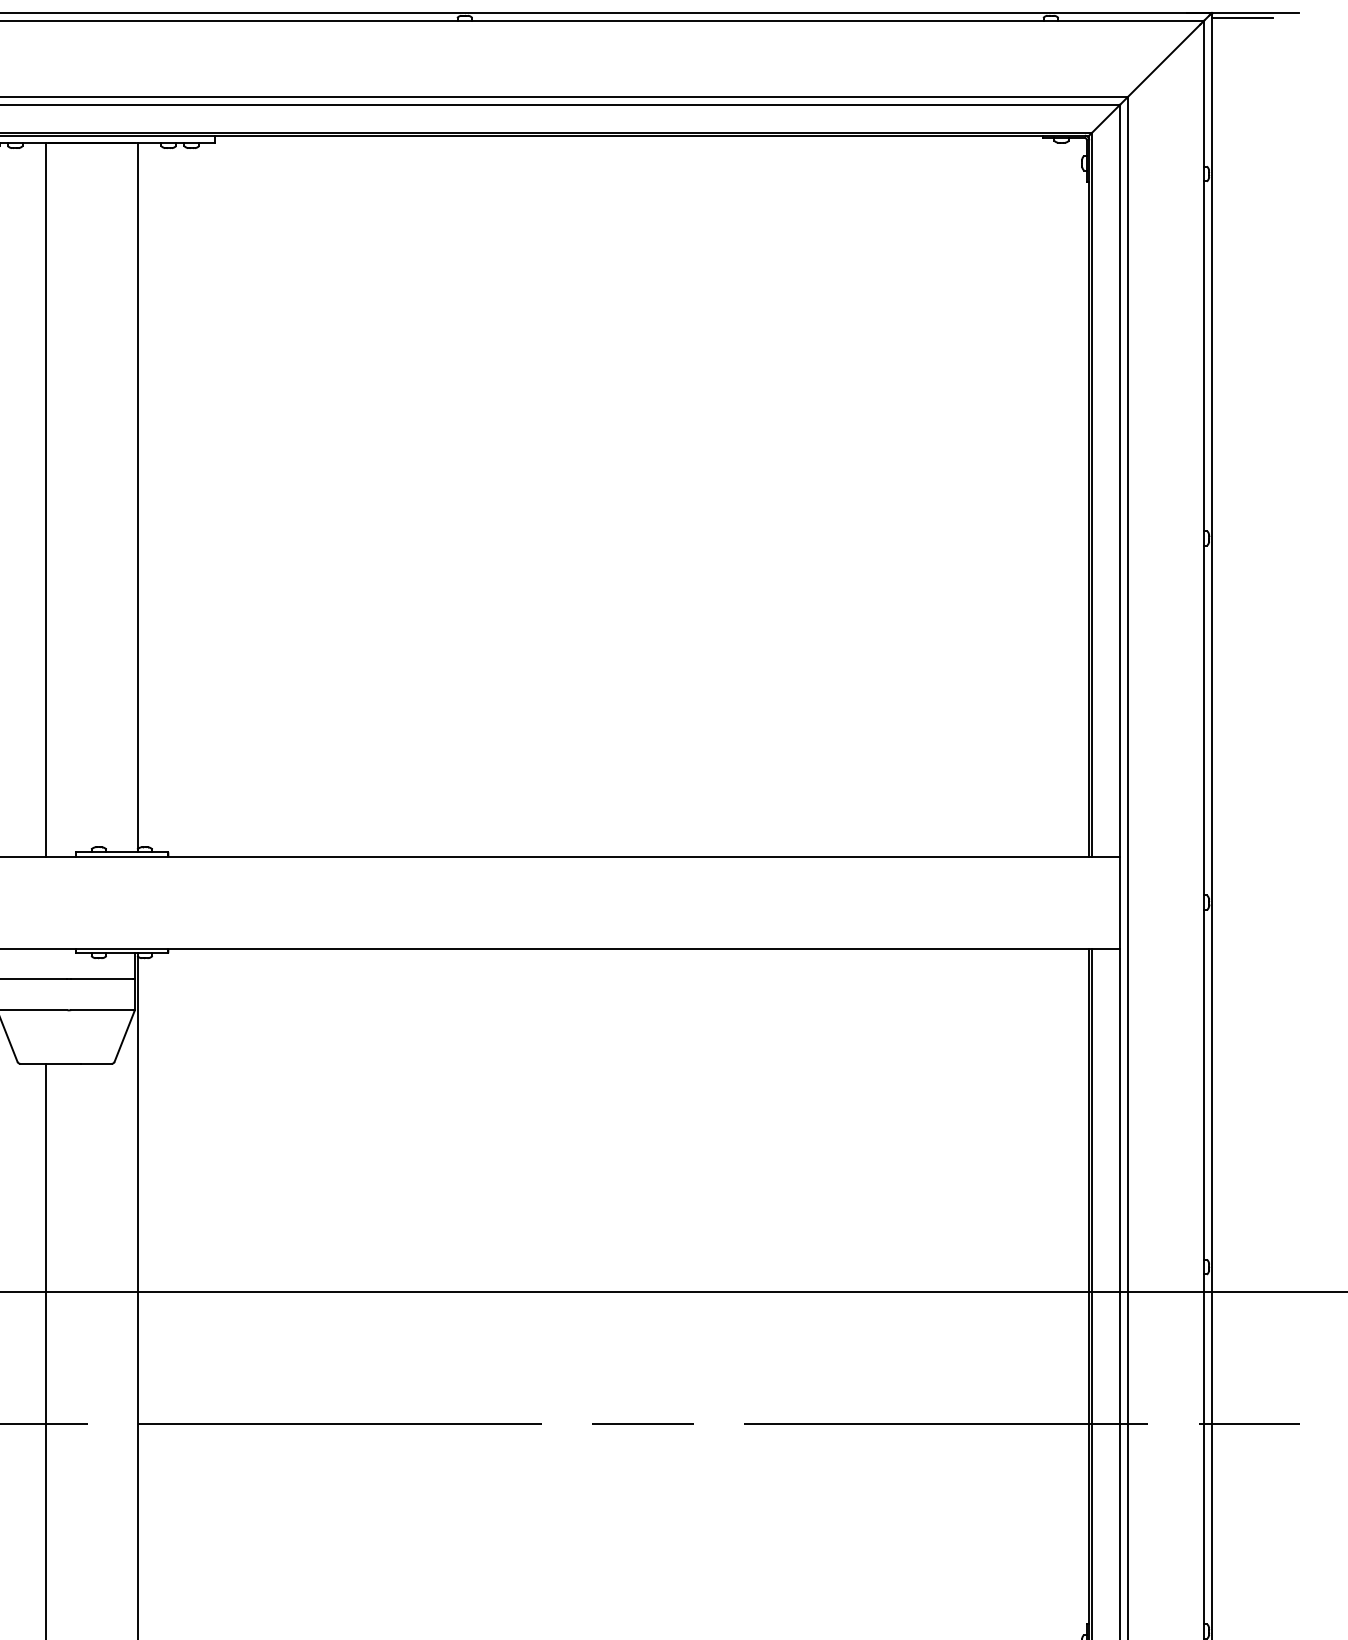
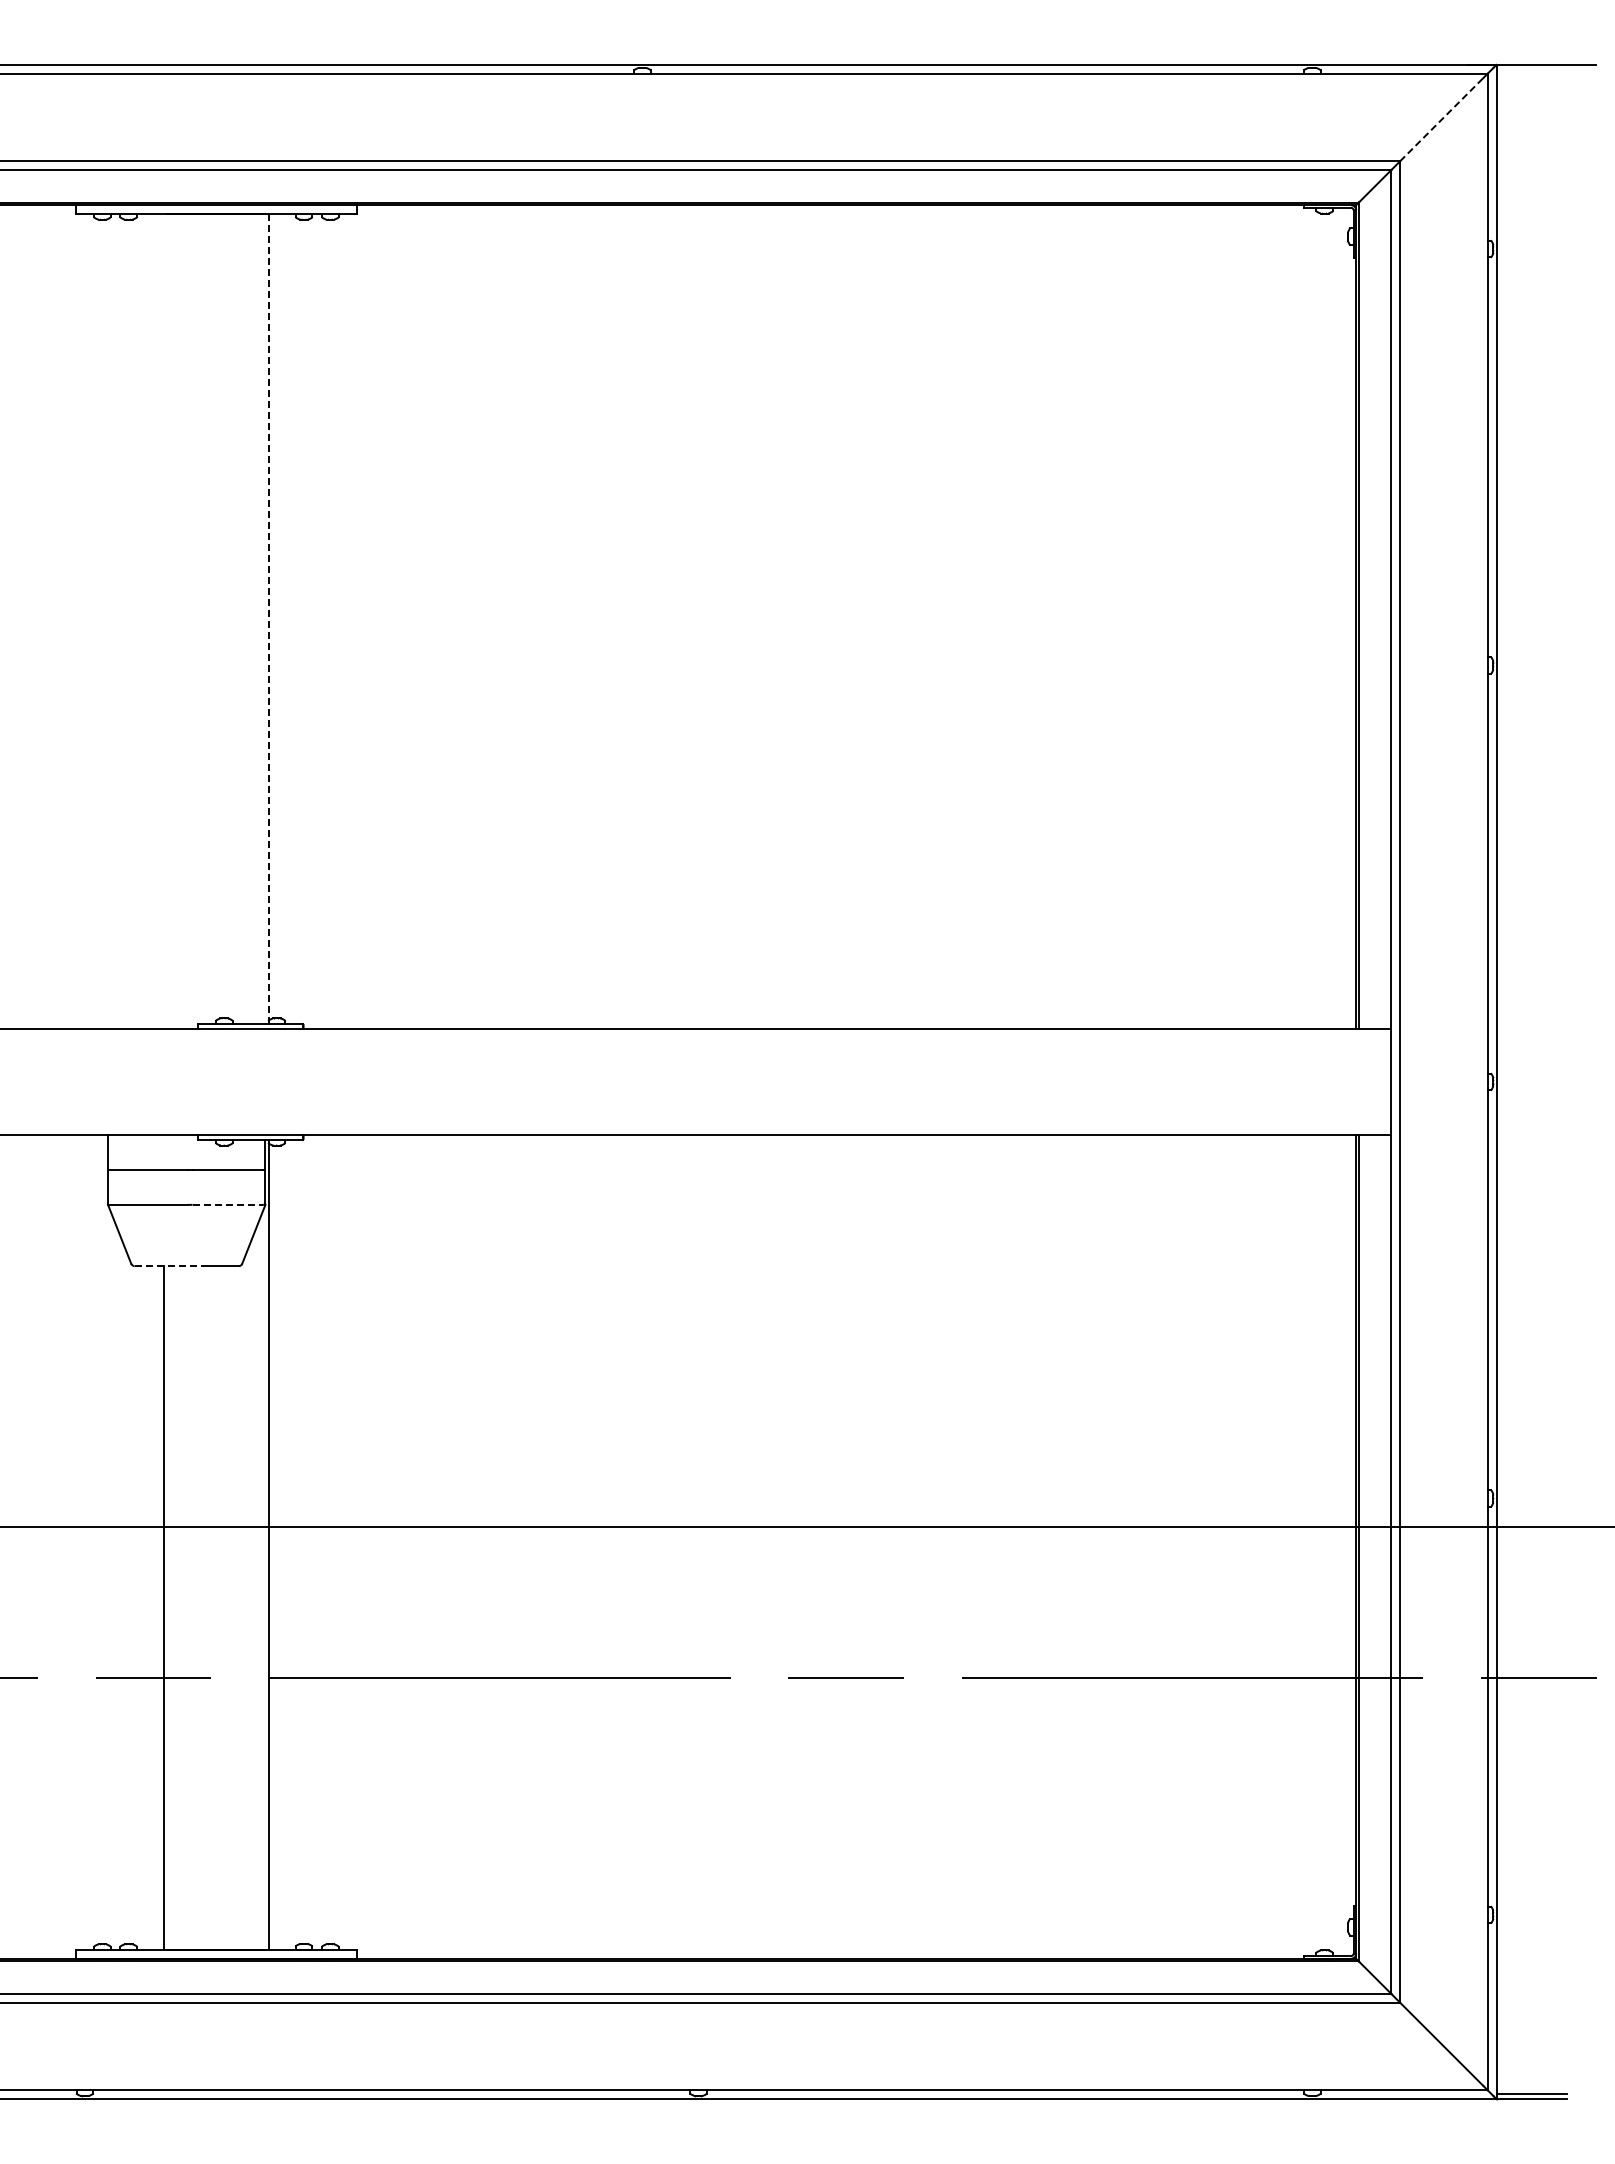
line: (1242, 17) -> (1531, 70), removed
line: (1163, 60) -> (1441, 119), solid -> dashed
line: (137, 496) -> (268, 617), solid -> dashed
line: (45, 499) -> (163, 621), removed
line: (102, 1009) -> (228, 1204), solid -> dashed
line: (50, 1064) -> (169, 1266), solid -> dashed

